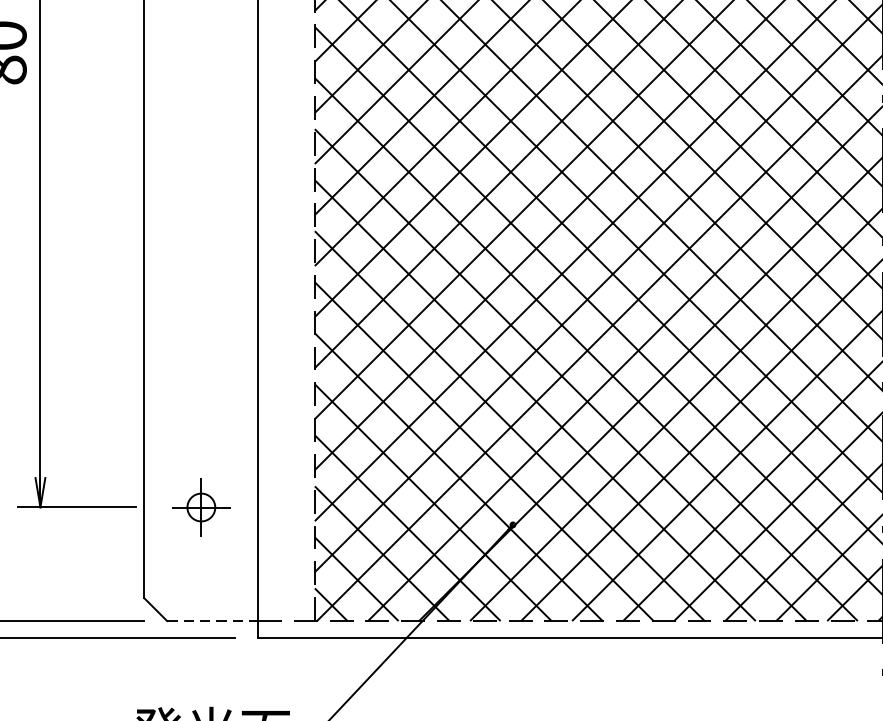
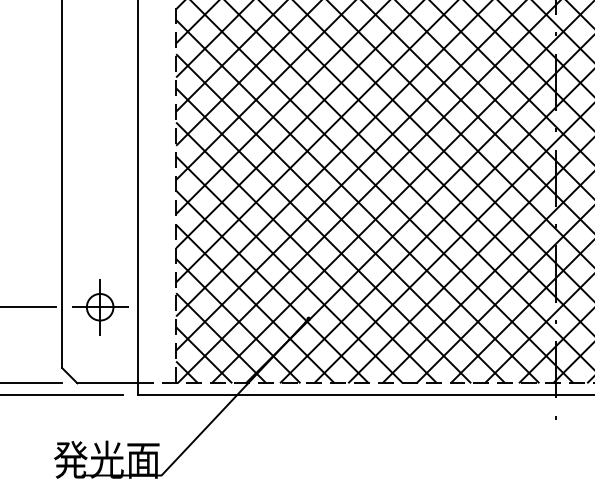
part: (201, 507) -> (100, 307), size x1.43
line: (213, 621) -> (108, 383), dashed -> solid

